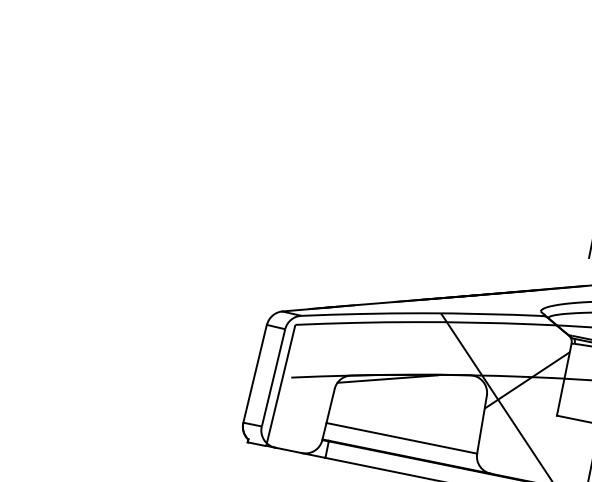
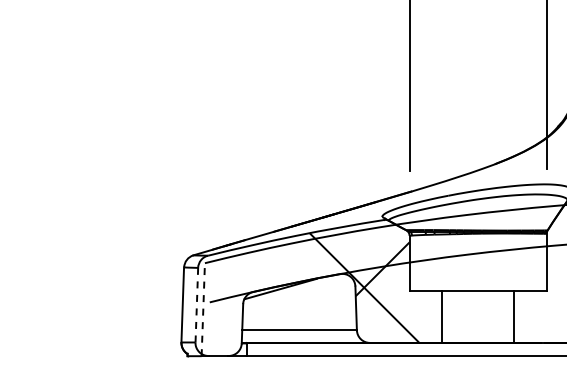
line: (273, 378) -> (196, 305), solid -> dashed
line: (281, 385) -> (203, 309), solid -> dashed

